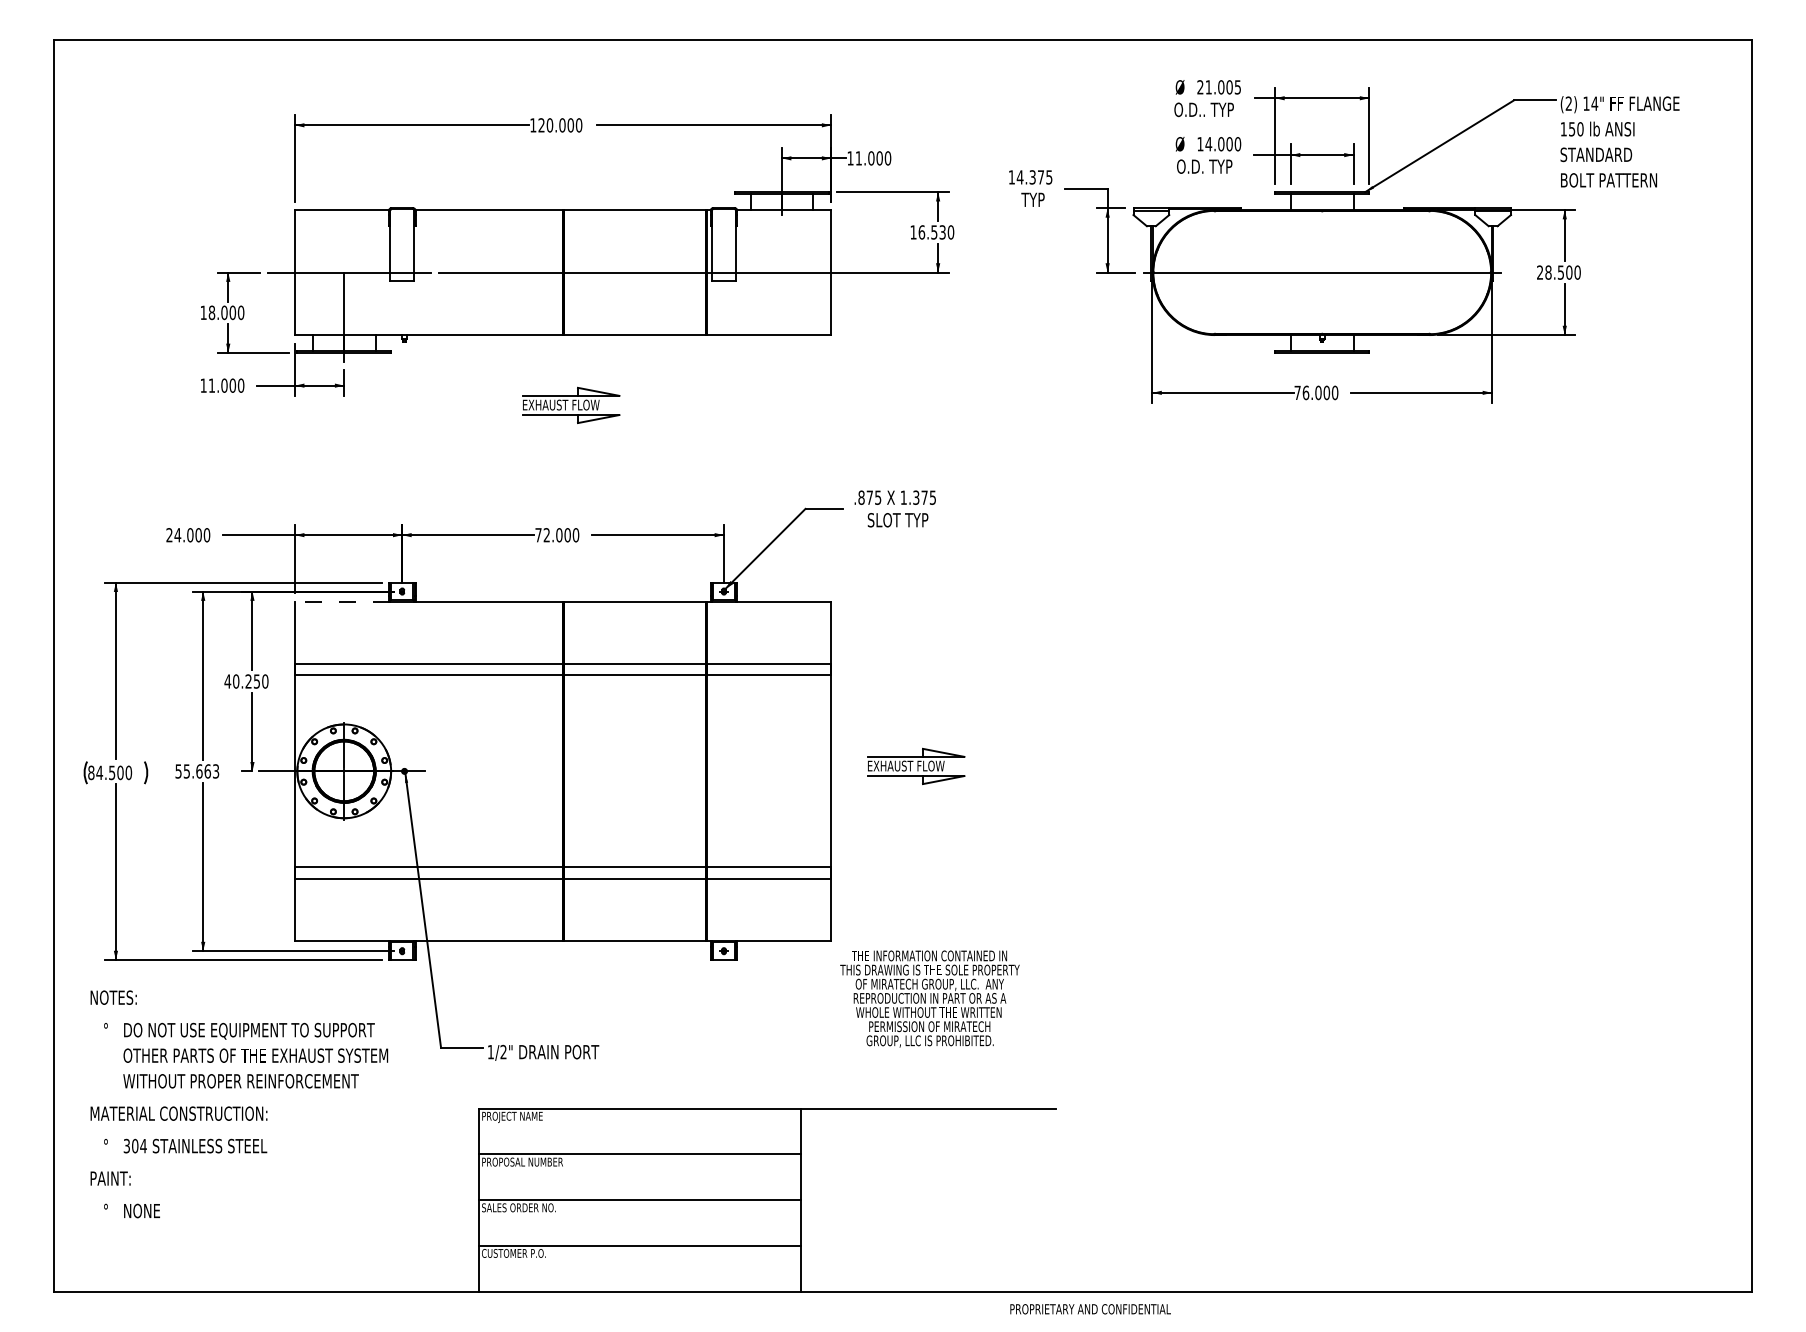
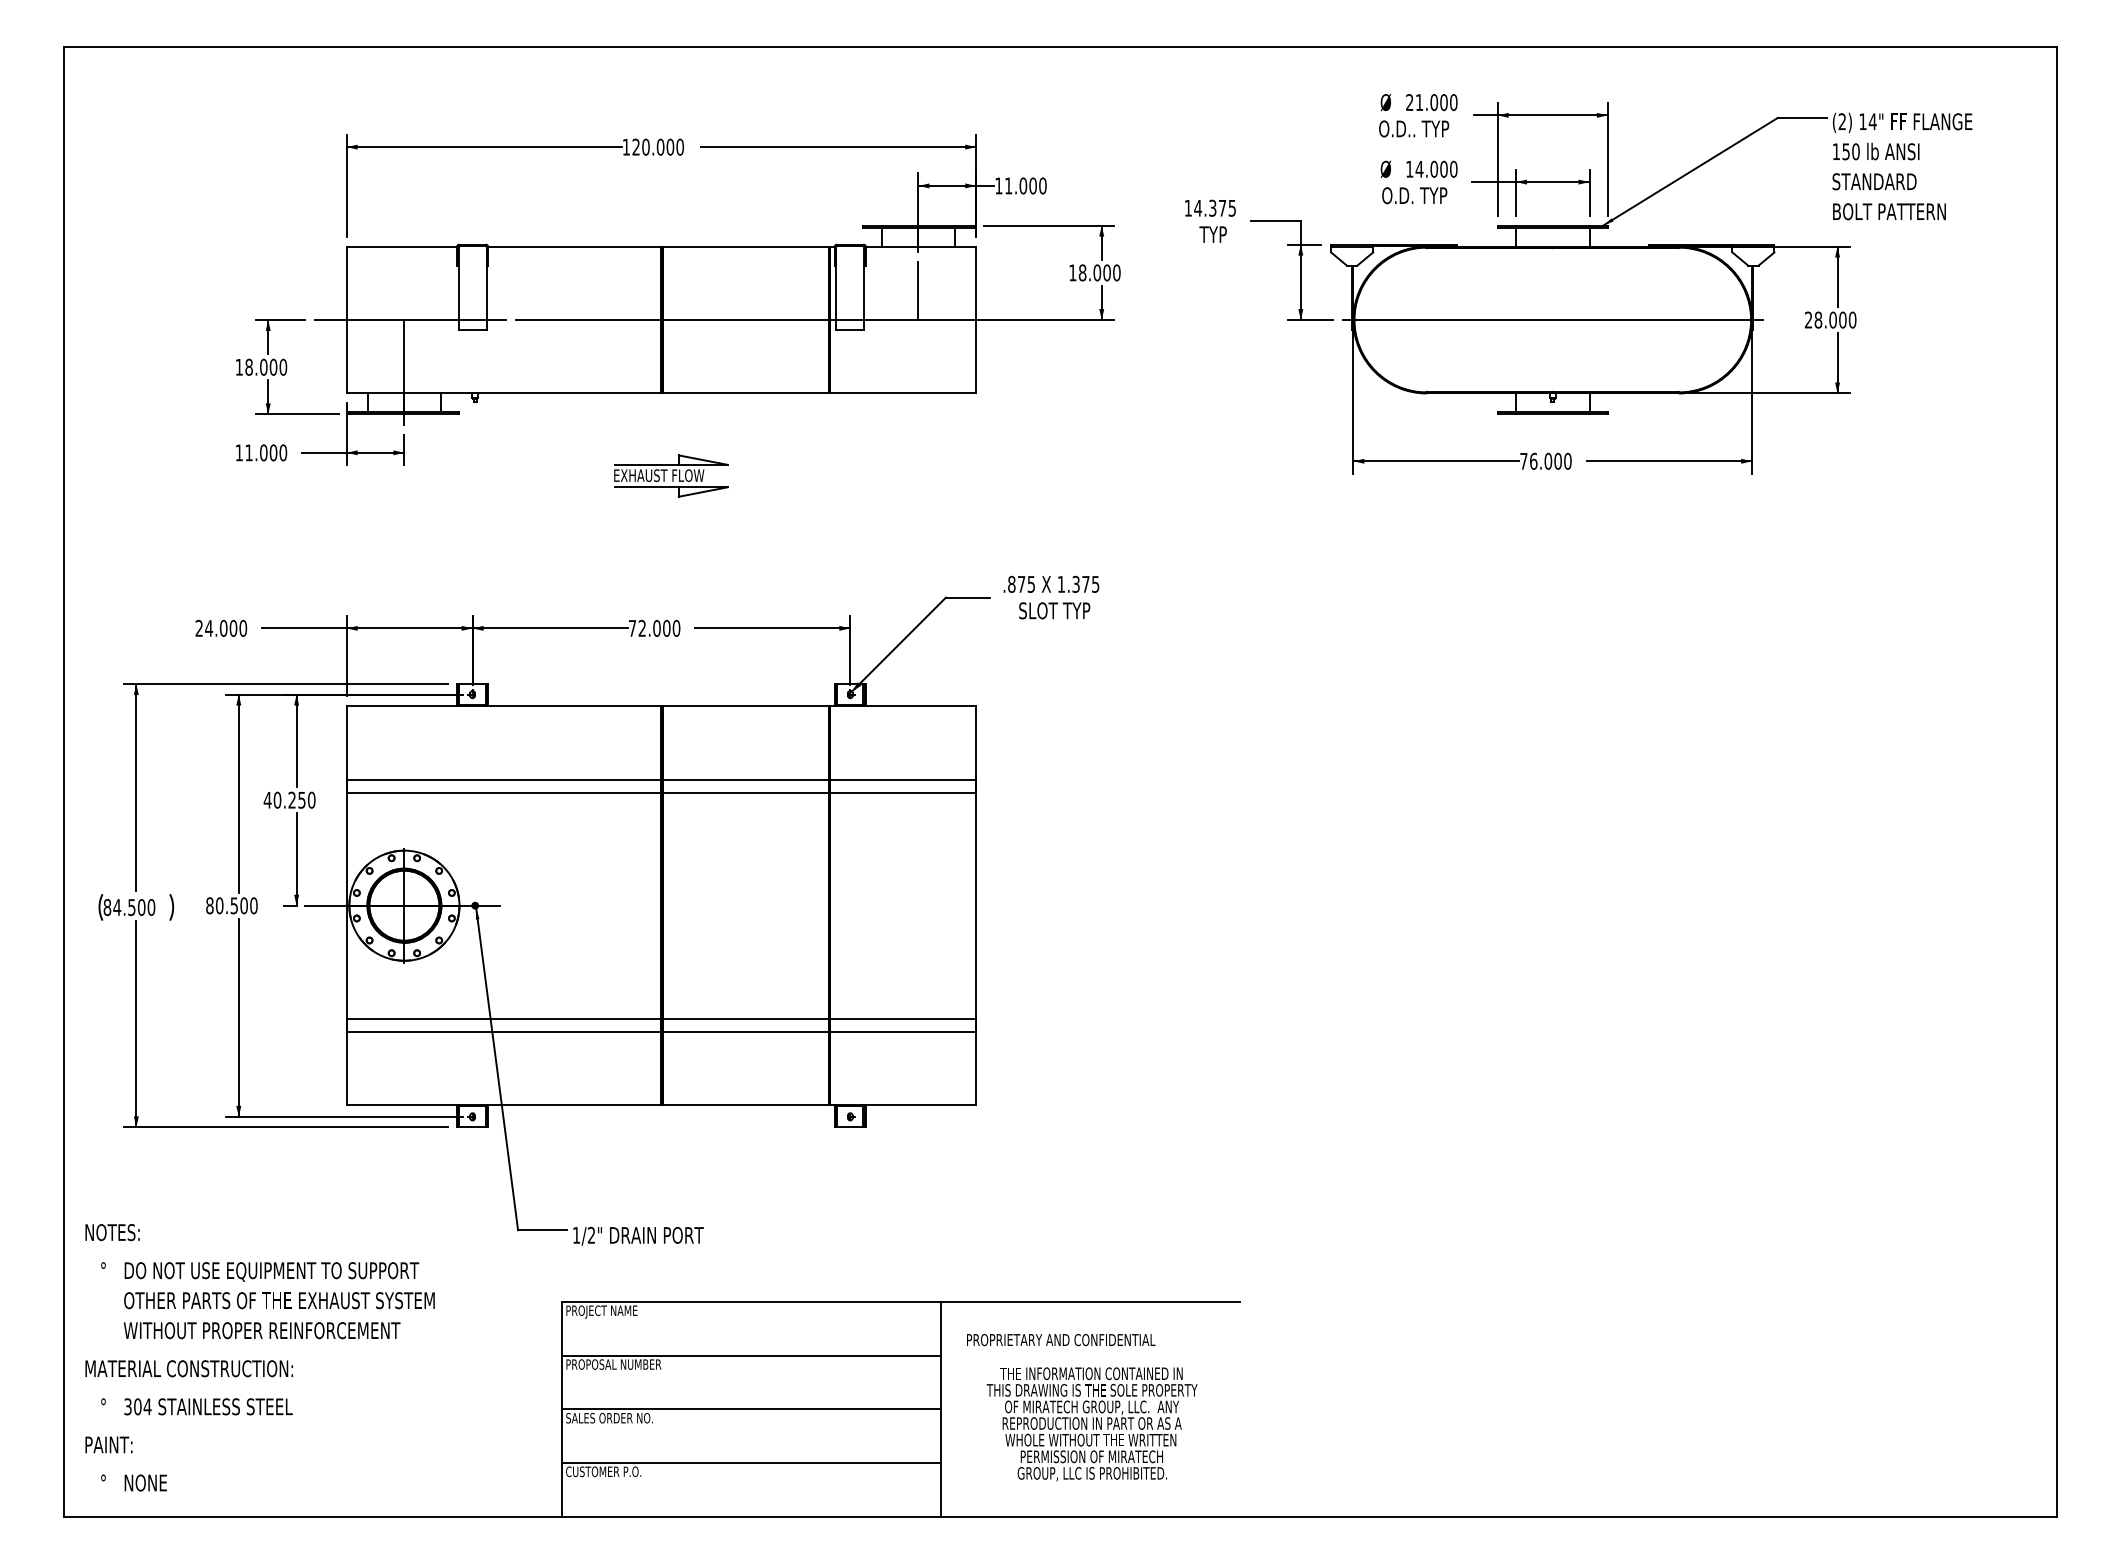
text: (1237, 87) -> (1453, 102), 21.005 -> 21.000
text: (931, 232) -> (1093, 272), 16.530 -> 18.000
line: (782, 247) -> (919, 290), added
text: (1560, 272) -> (1832, 319), 28.500 -> 28.000
line: (342, 601) -> (402, 706), dashed -> solid
part: (916, 765) -> (1076, 898), removed
text: (197, 771) -> (232, 905), 55.663 -> 80.500
text: (929, 998) -> (1091, 1423), moved
text: (239, 1104) -> (260, 1357), moved
text: (1090, 1309) -> (1061, 1340), moved

